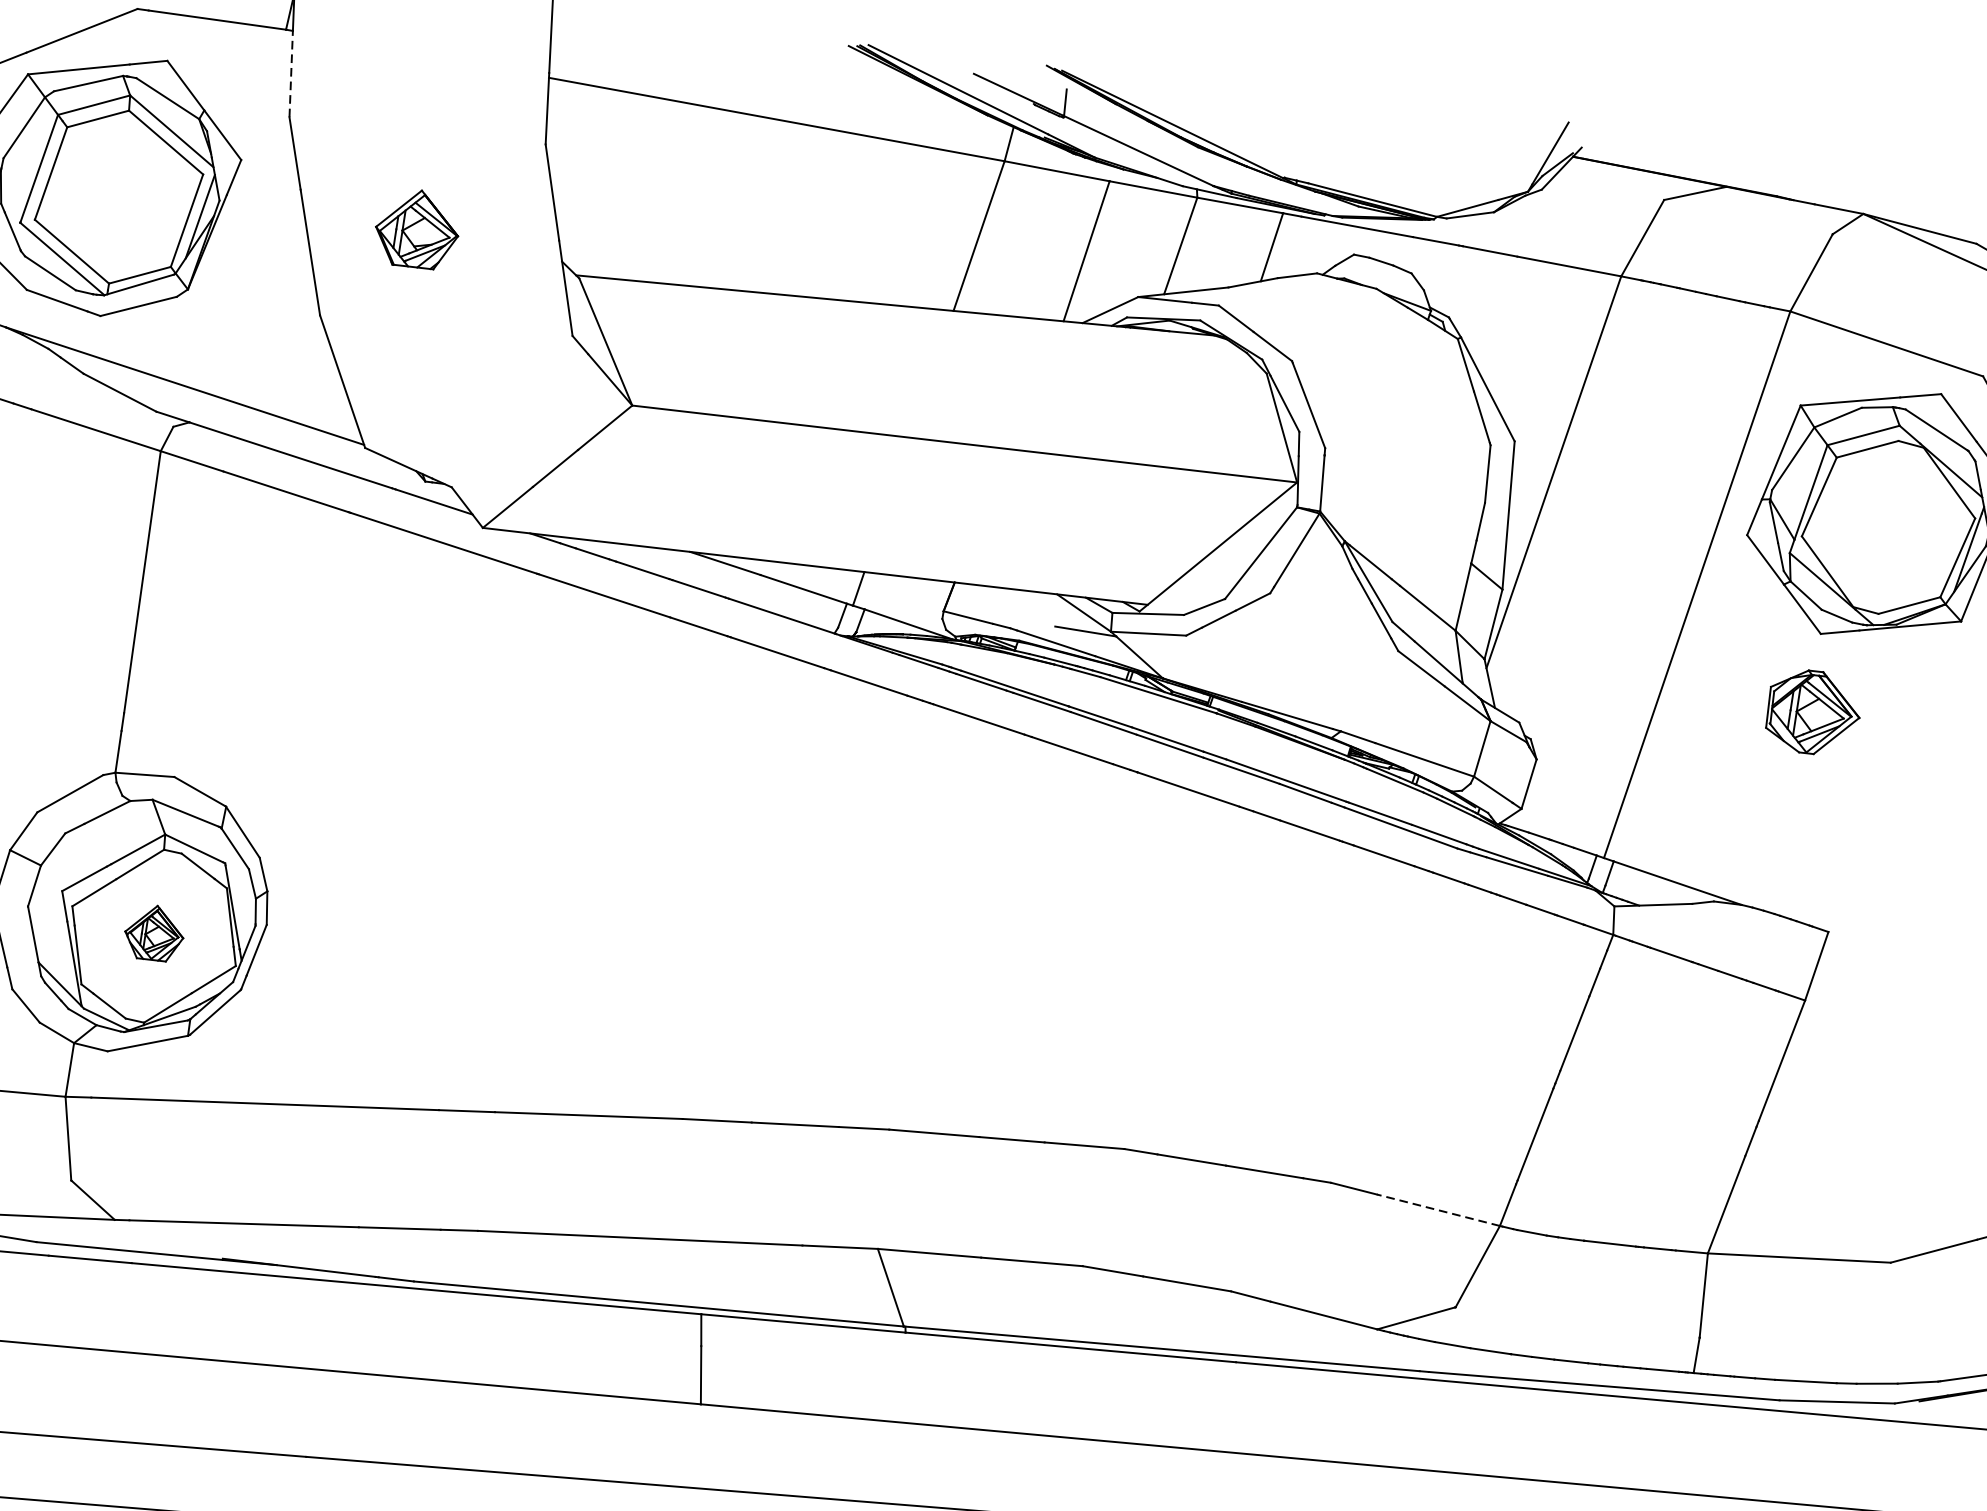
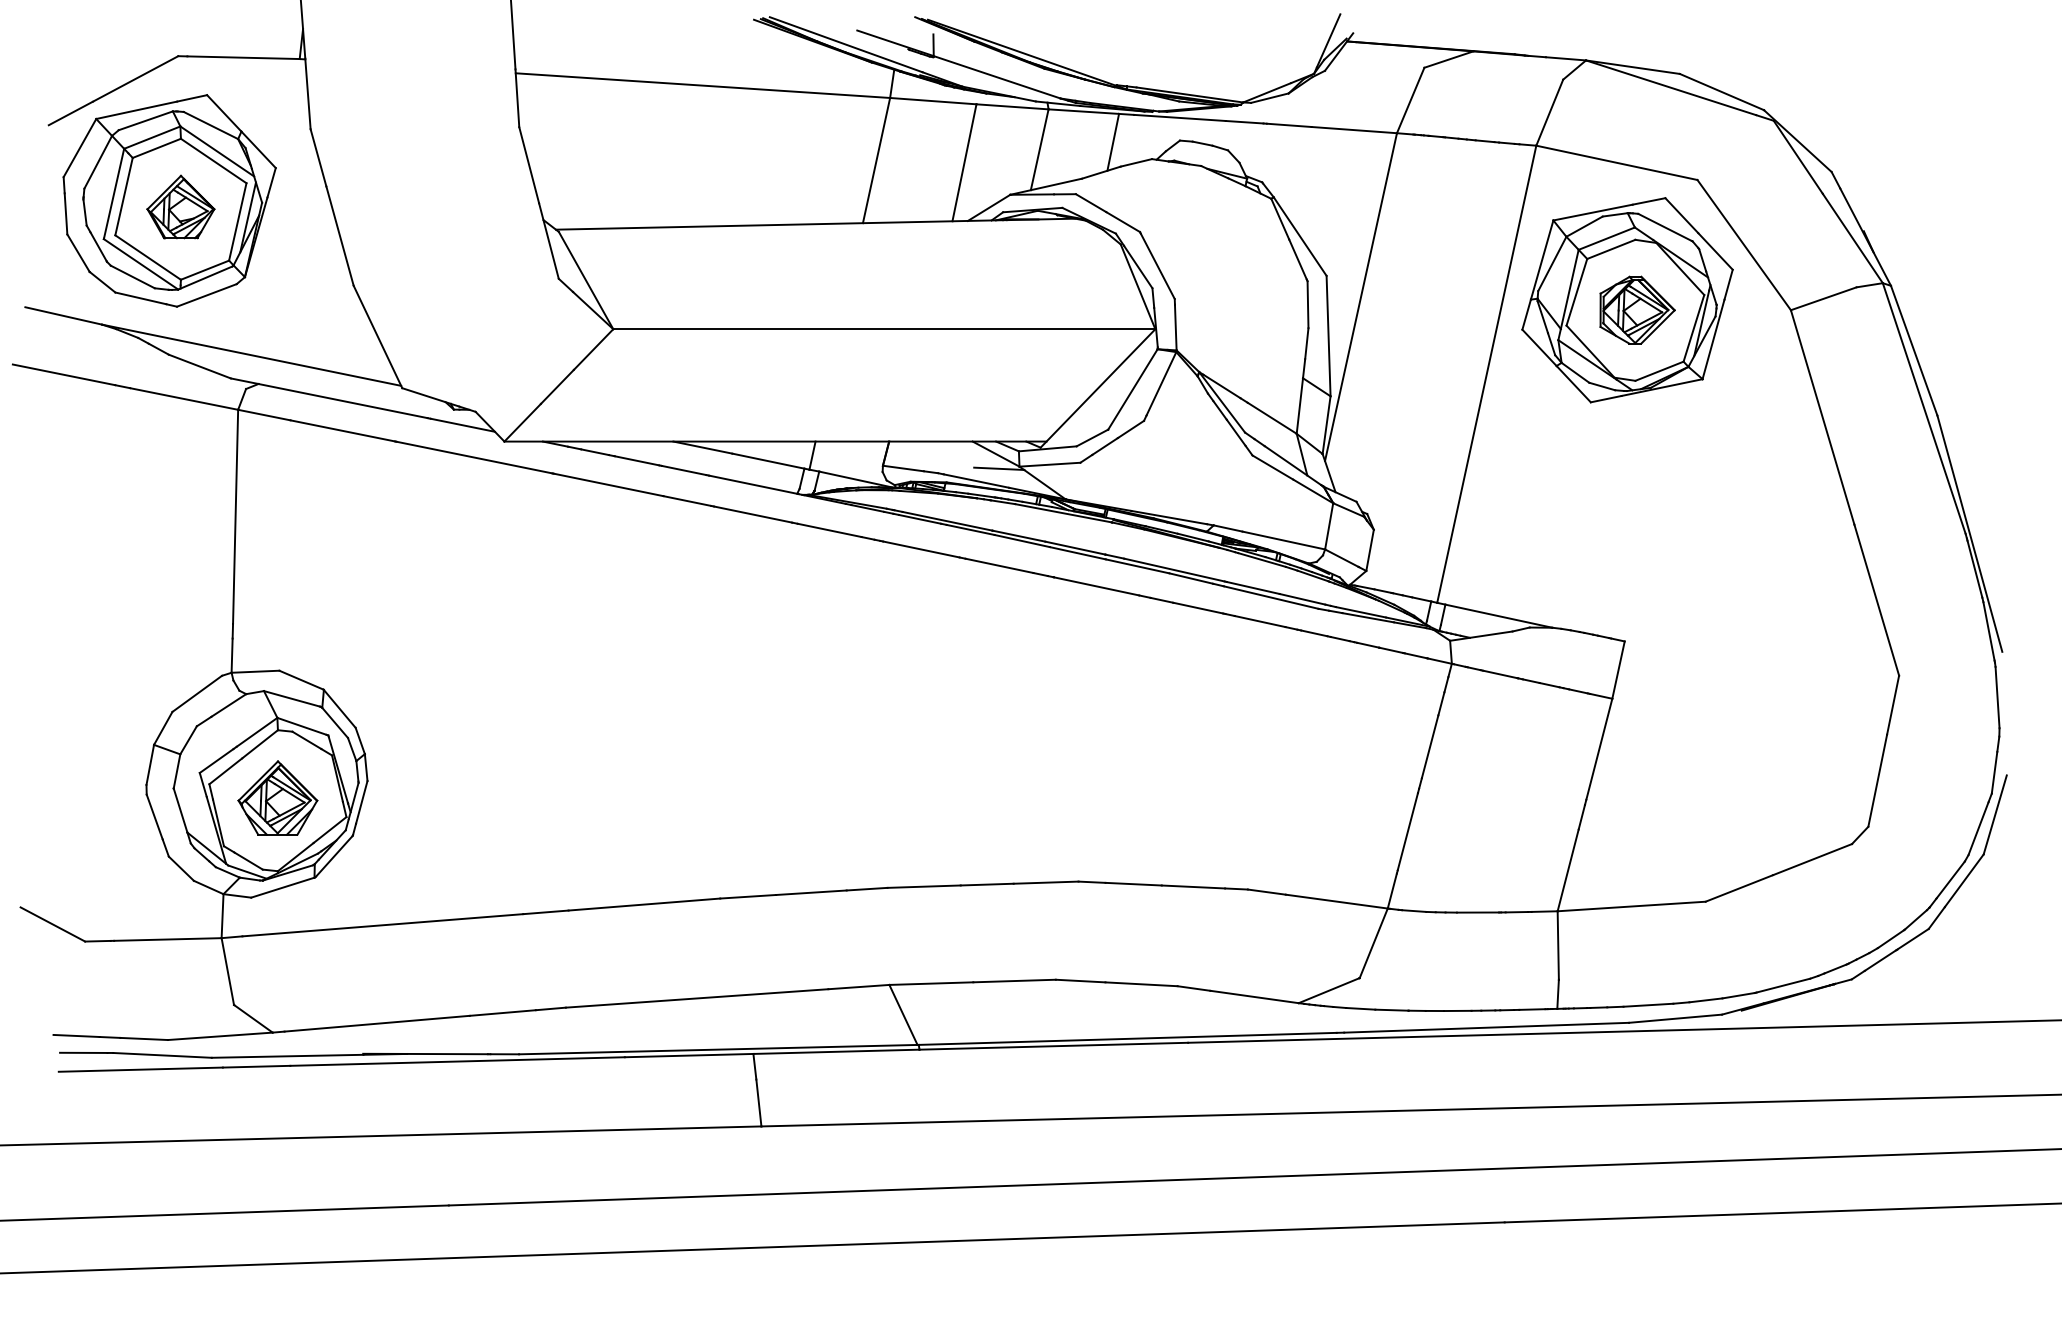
line: (290, 73) -> (307, 93), dashed -> solid
part: (416, 228) -> (180, 206), moved
part: (1813, 711) -> (1637, 309), moved
part: (154, 932) -> (277, 797), size x1.67
line: (1438, 1210) -> (1336, 901), dashed -> solid

